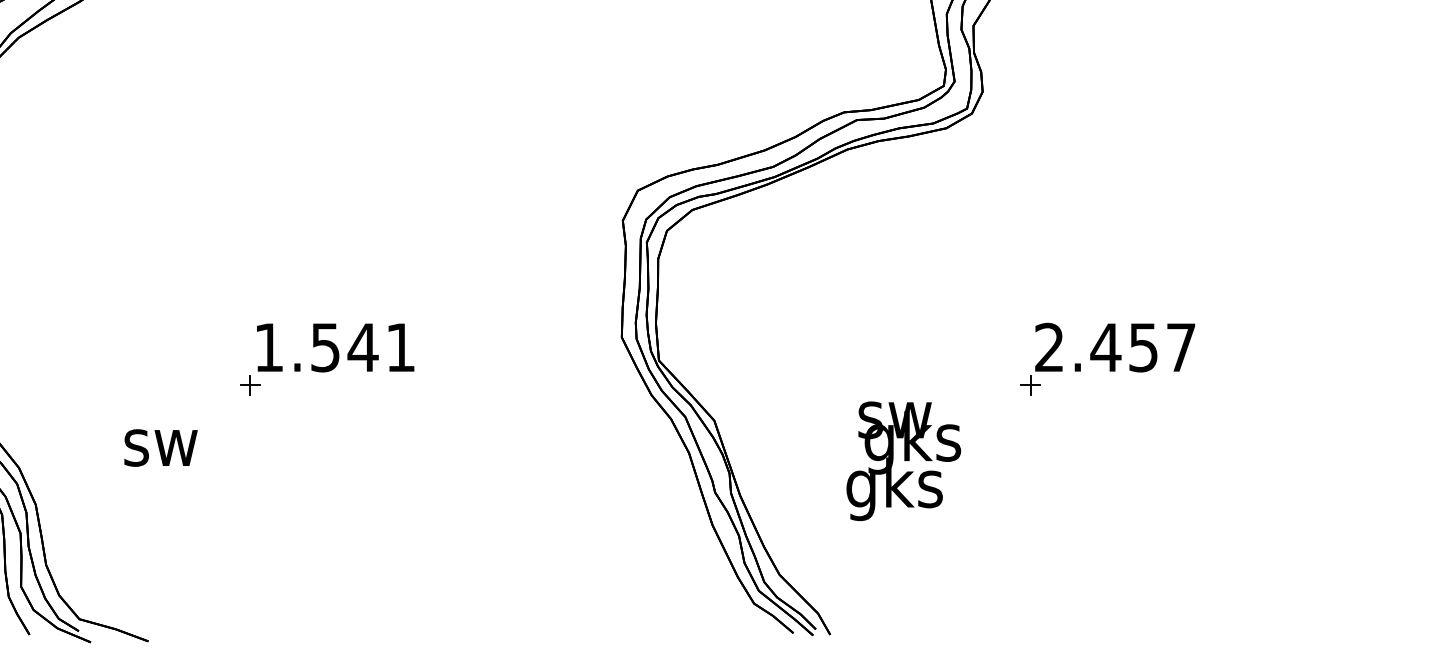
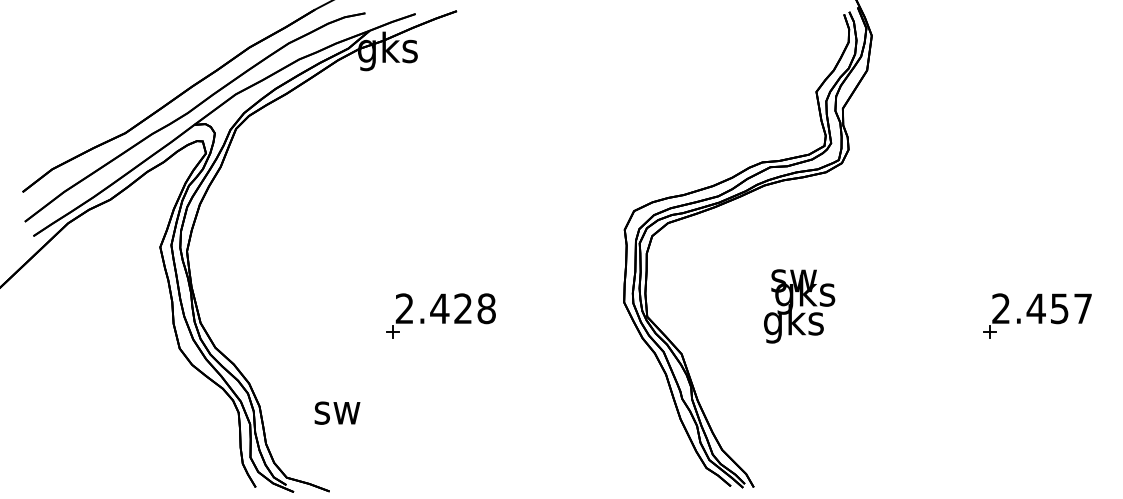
text: (334, 347) -> (445, 308), 1.541 -> 2.428
part: (1107, 358) -> (1037, 315), moved
text: (161, 446) -> (337, 412), moved
text: (903, 461) -> (799, 306), moved

